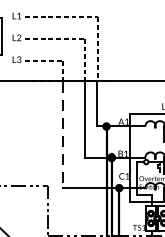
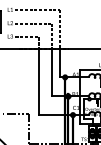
line: (62, 136) -> (38, 83), dashed -> solid

